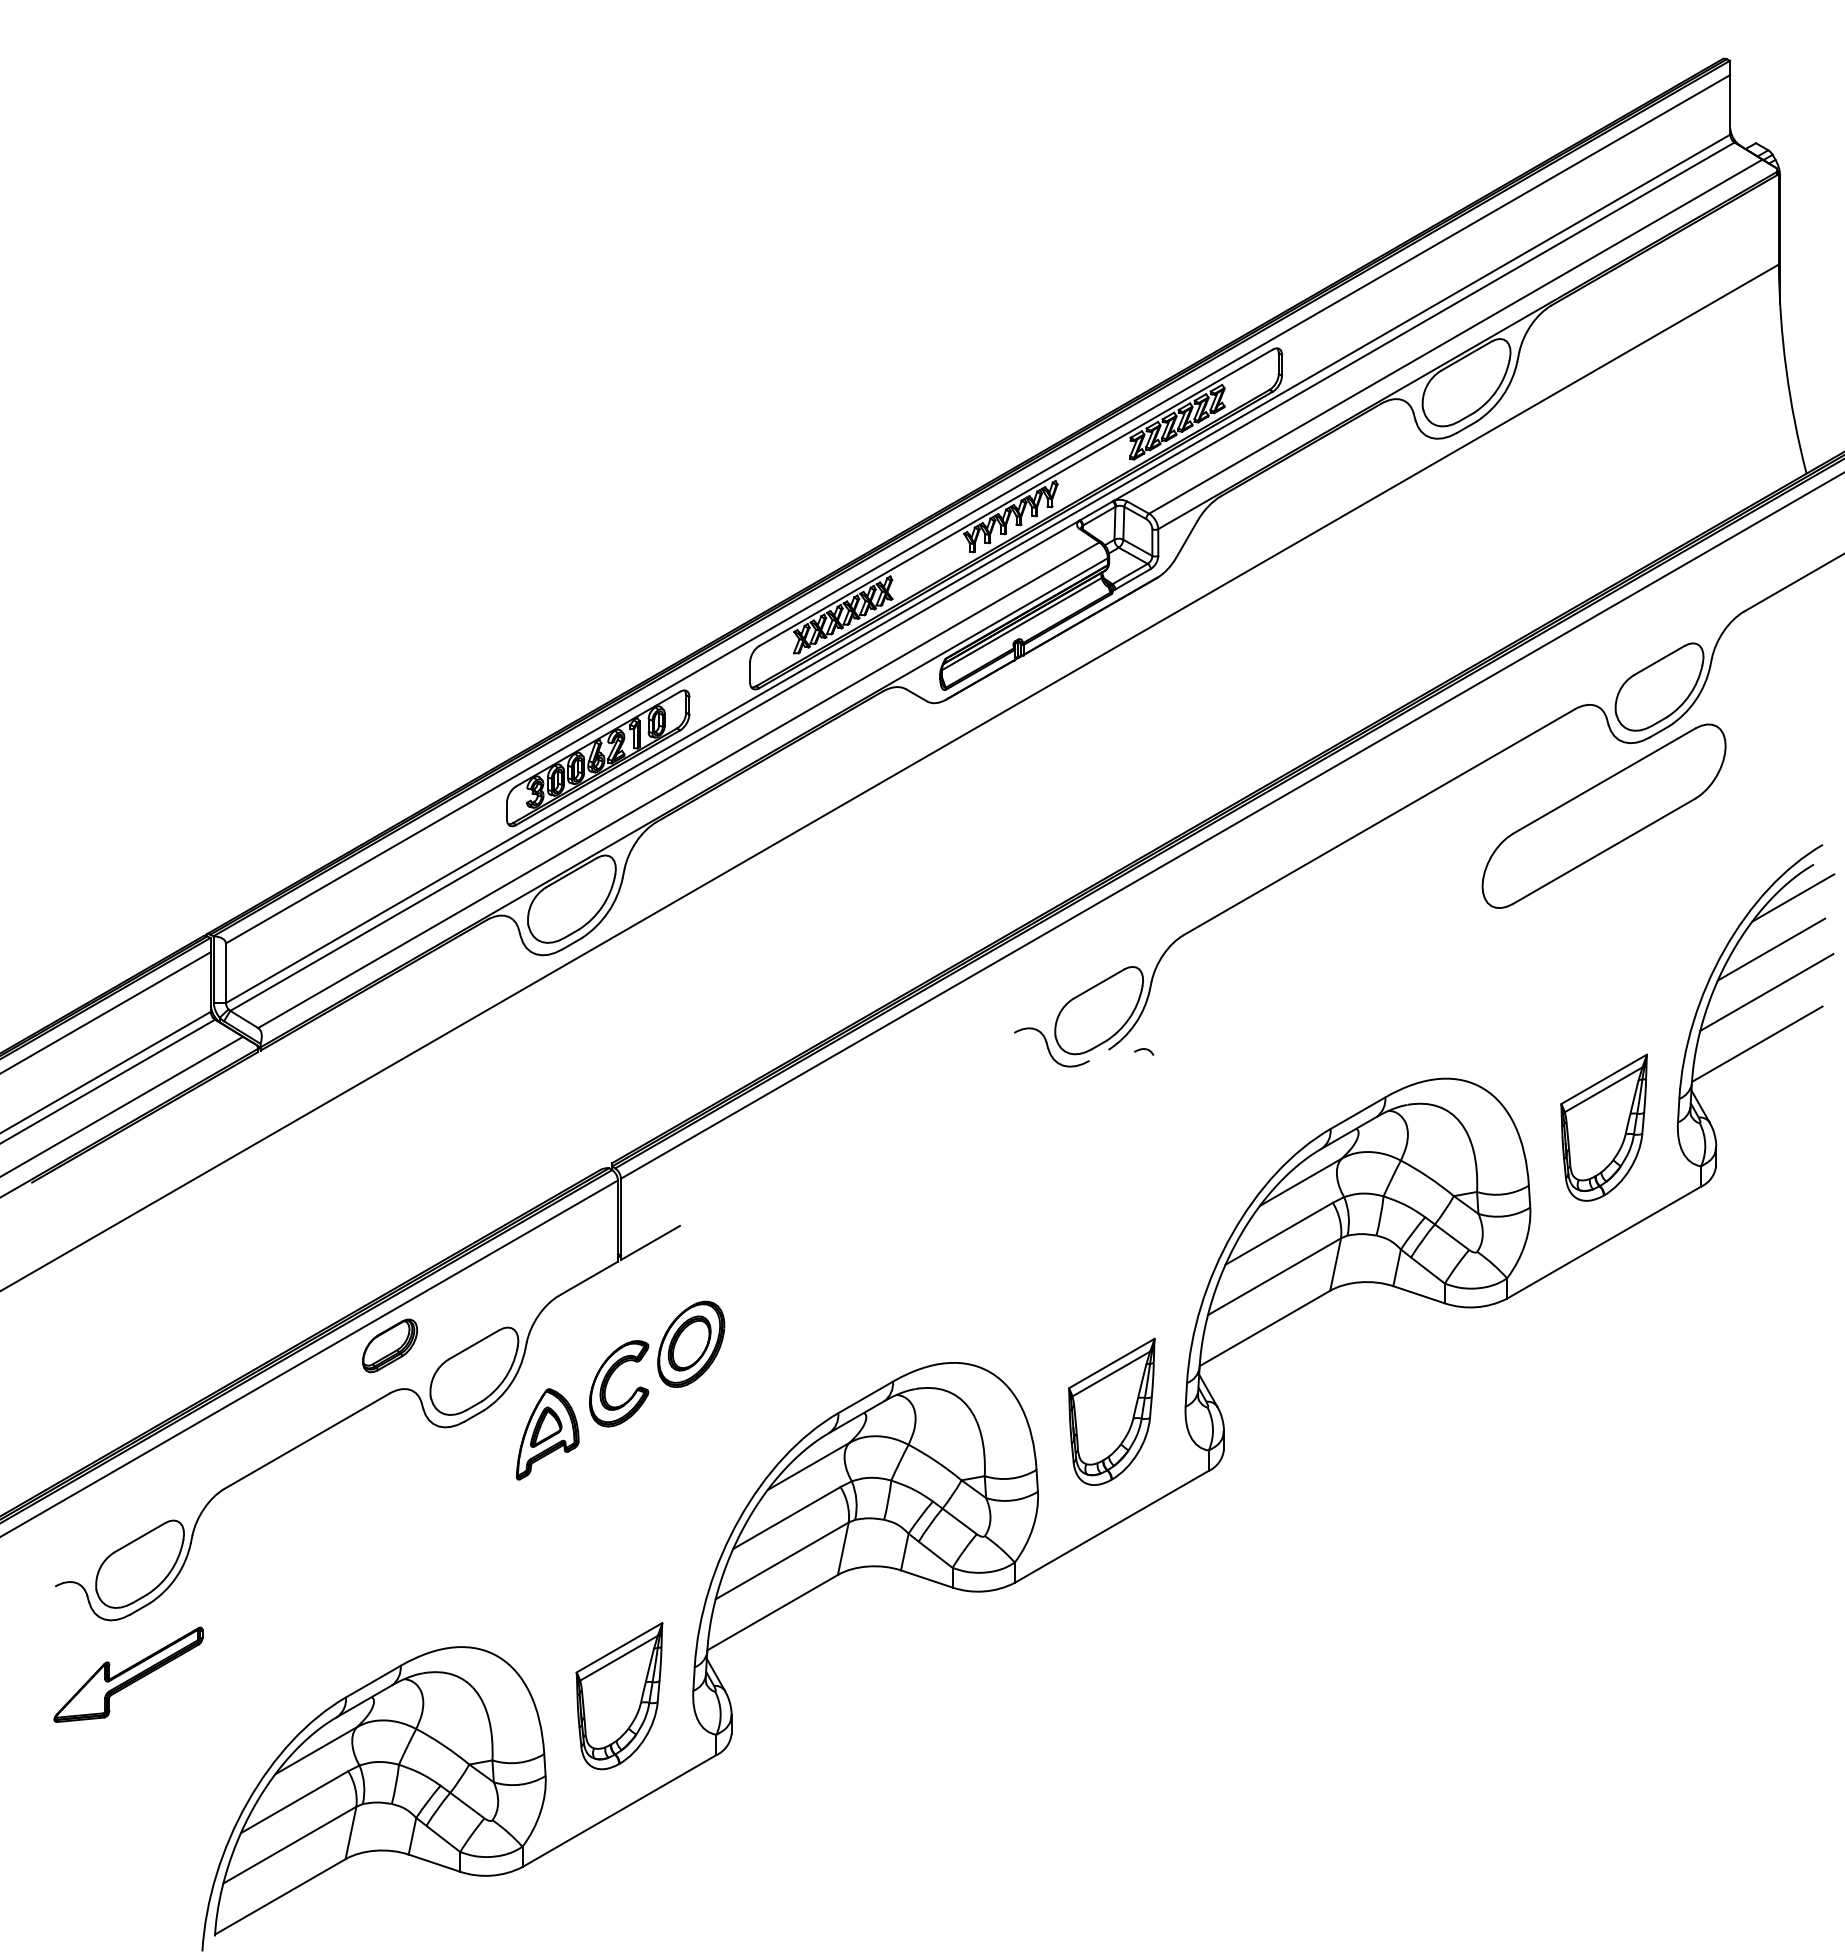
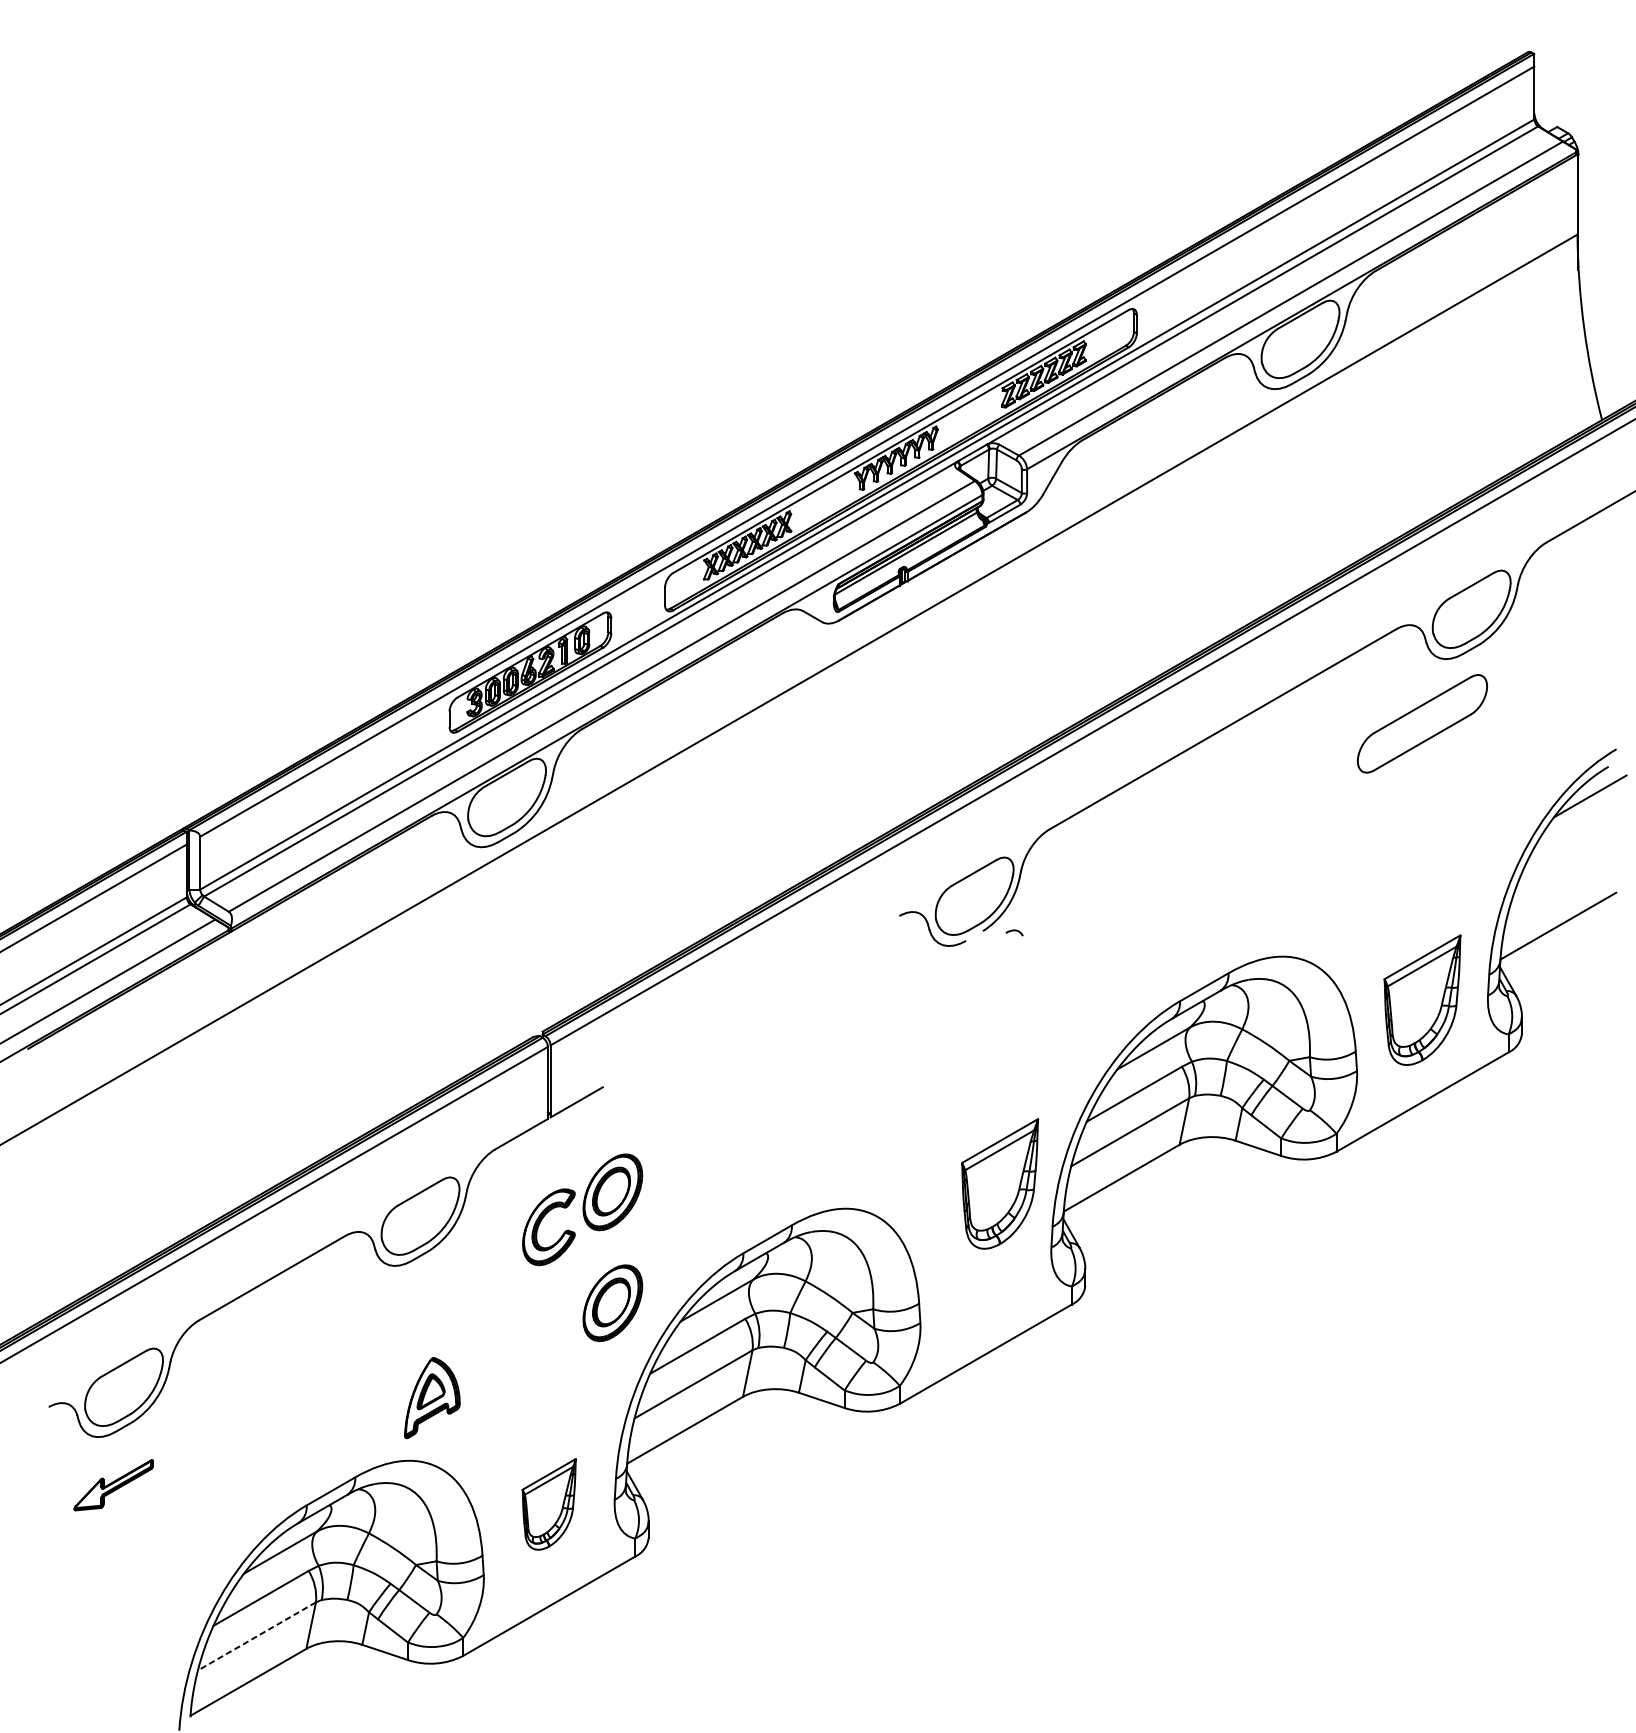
part: (1603, 815) -> (1421, 723), size x0.6
line: (1771, 949) -> (1570, 842), removed
line: (1766, 992) -> (1566, 880), removed
part: (389, 1345) -> (345, 1193), removed
part: (1111, 1411) -> (999, 1183), moved
part: (547, 1434) -> (432, 1398), moved
part: (691, 1469) -> (613, 1303), added
part: (128, 1674) -> (113, 1485), size x0.6
part: (619, 1696) -> (549, 1504), size x0.7
line: (289, 1845) -> (256, 1636), solid -> dashed

